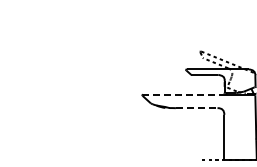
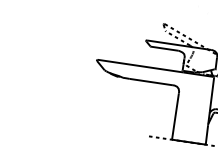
line: (183, 94) -> (139, 65), dashed -> solid
line: (196, 108) -> (151, 82), dashed -> solid

